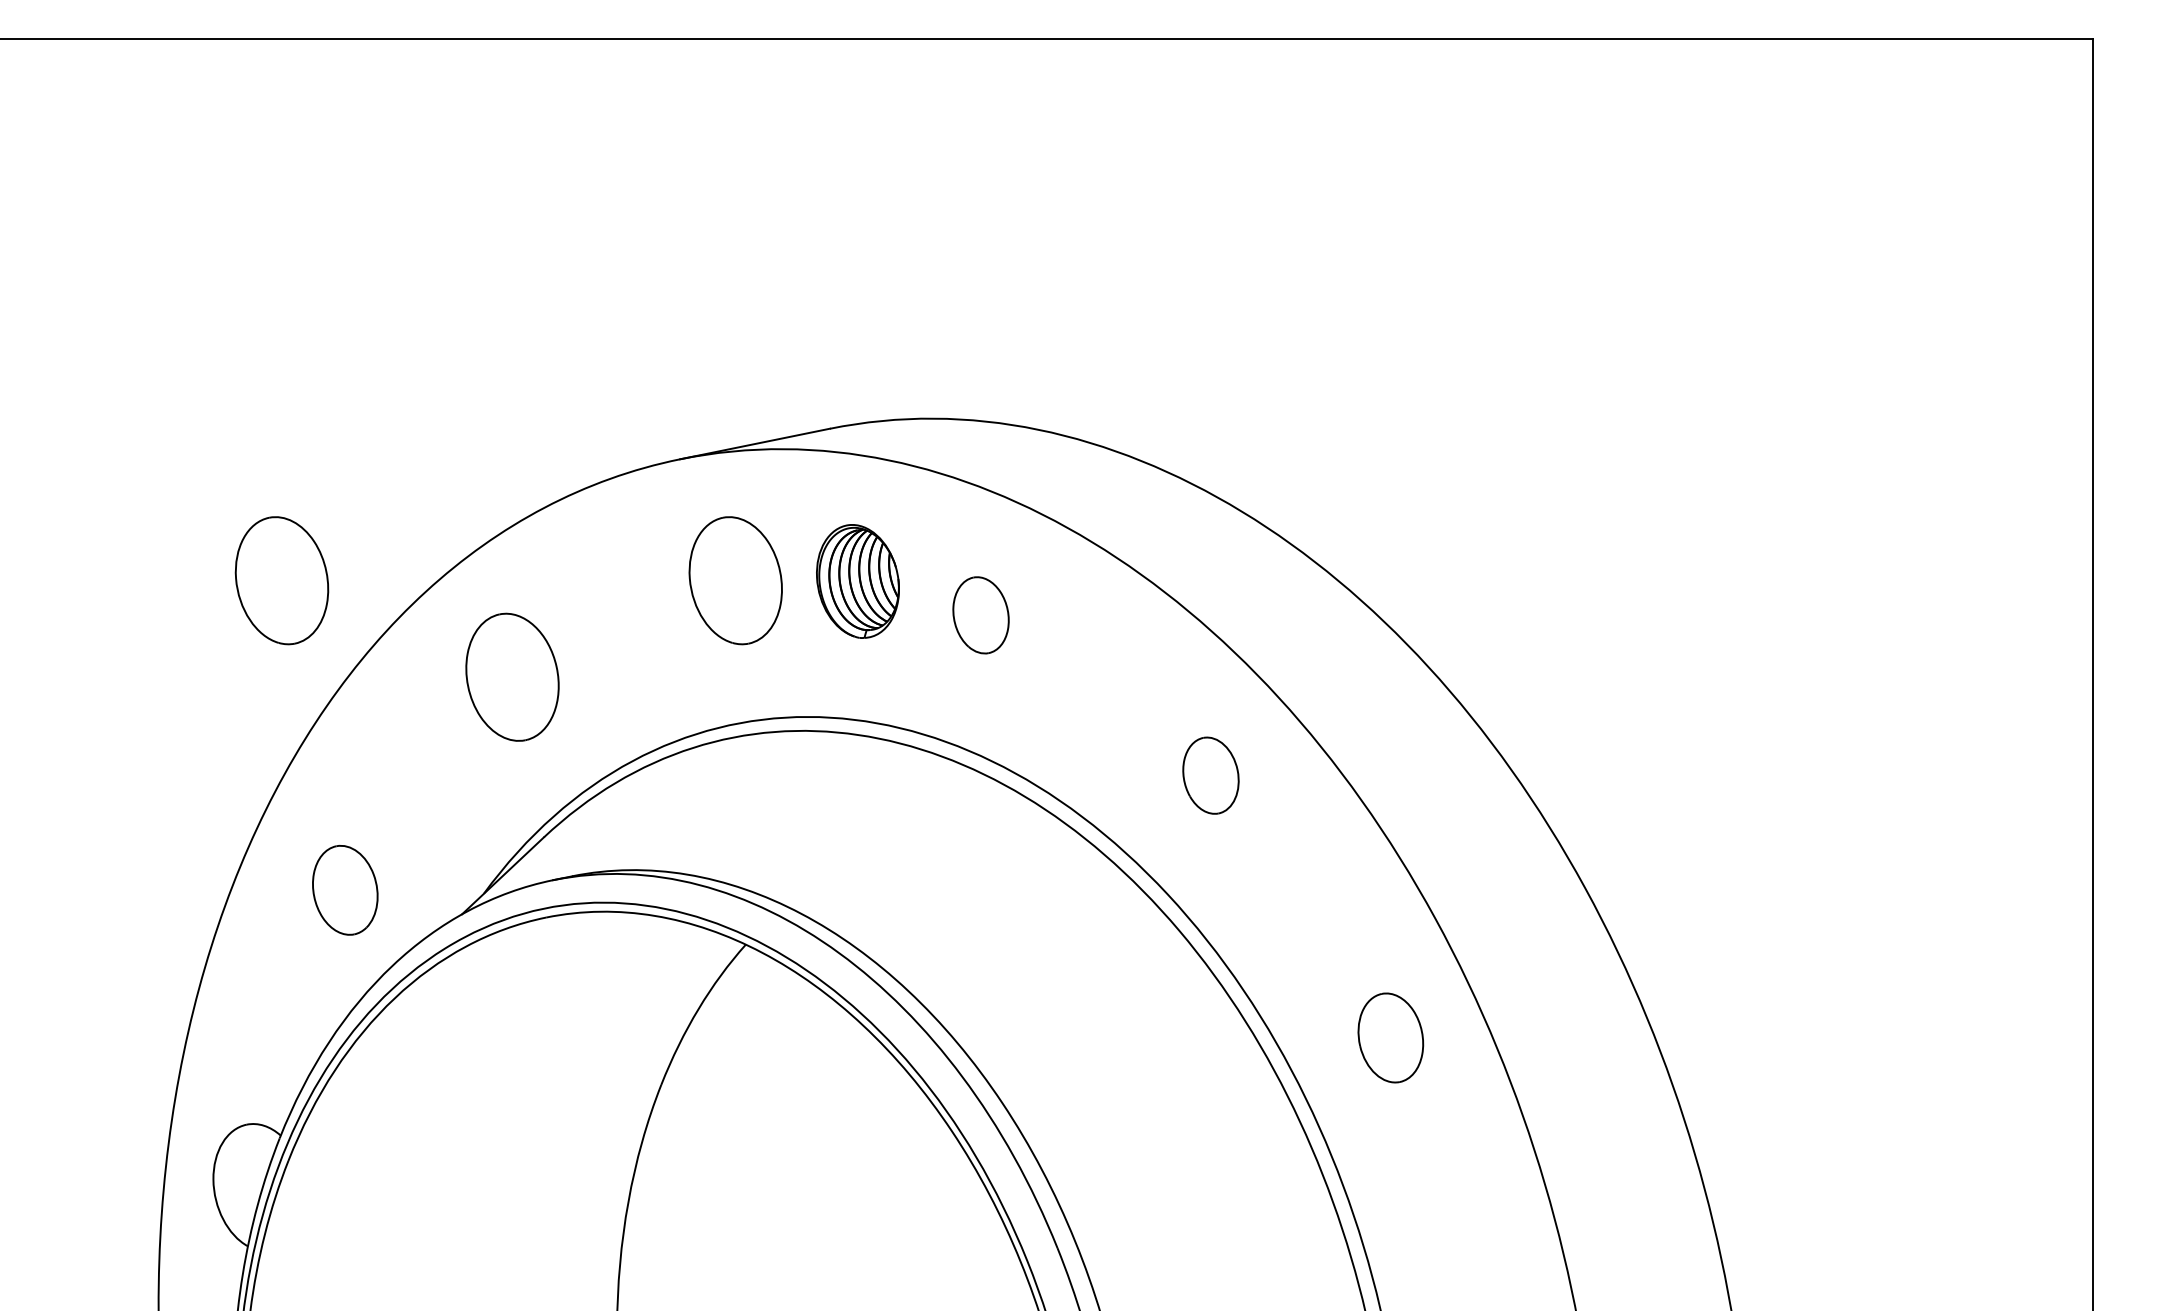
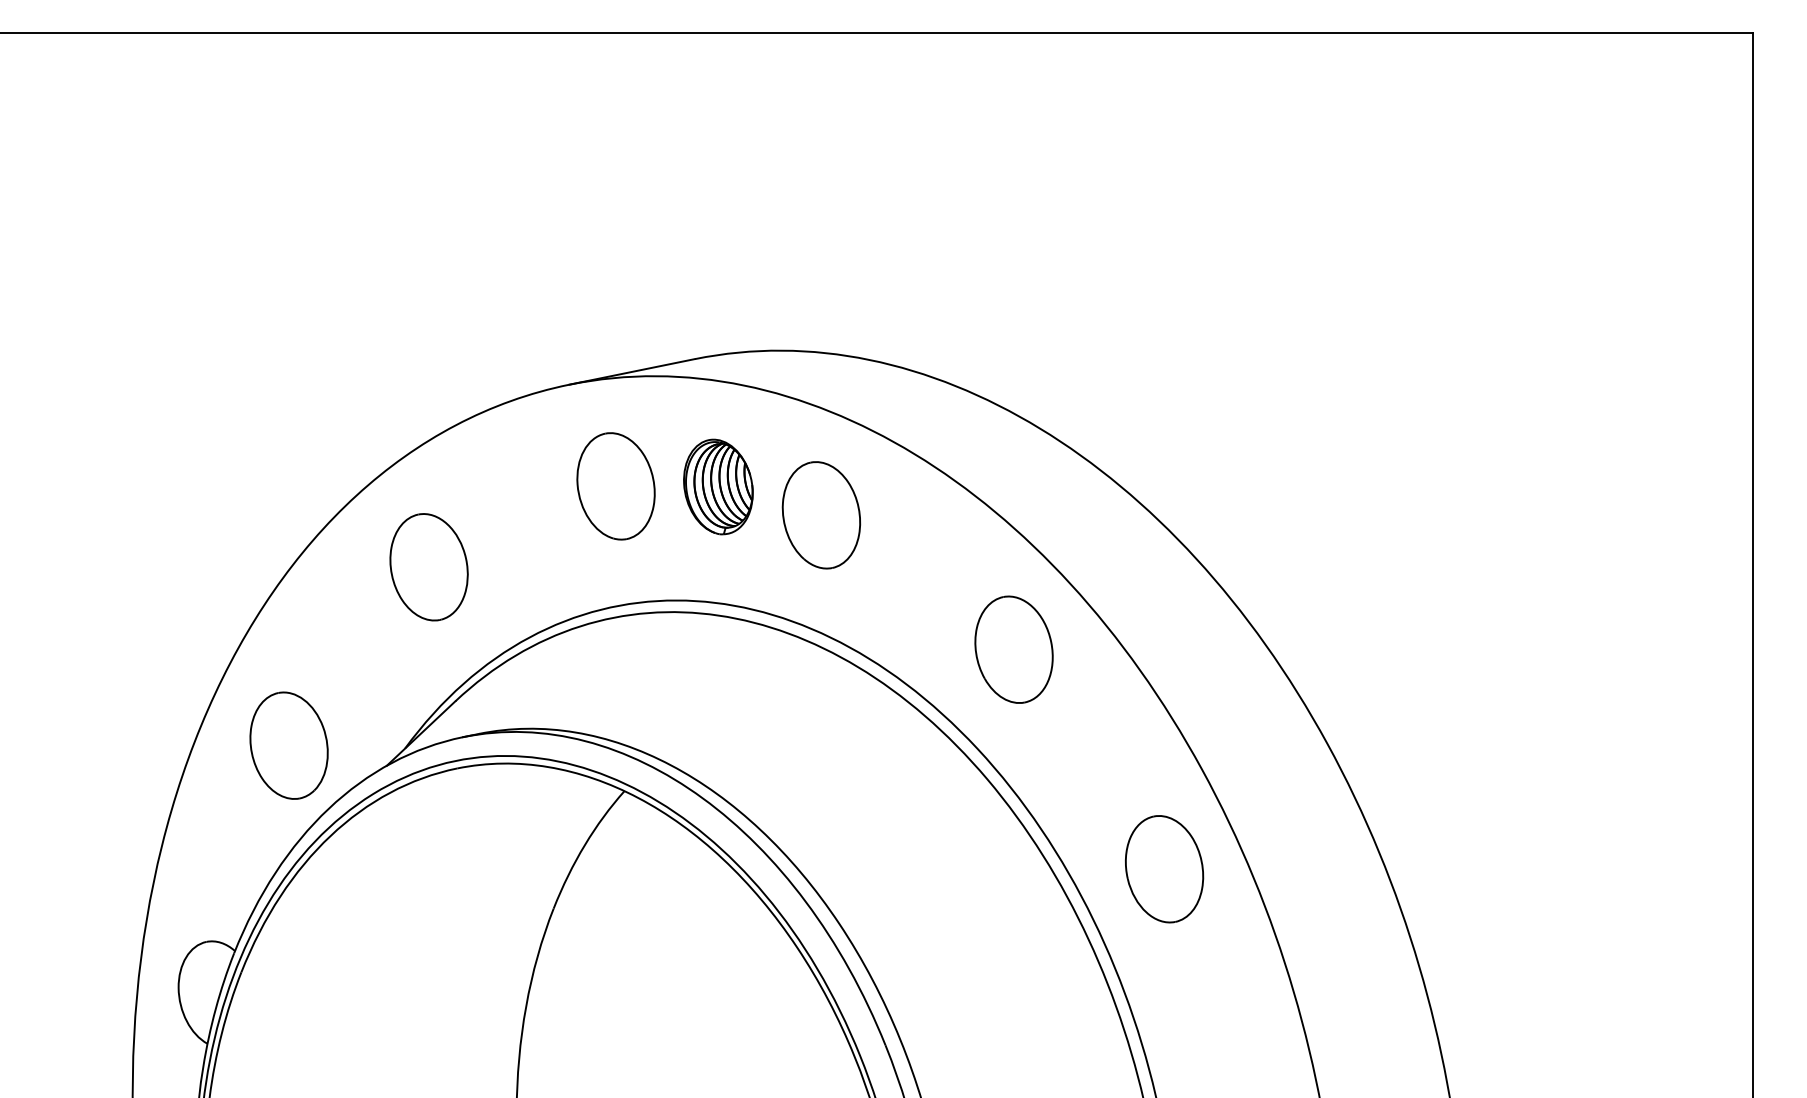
part: (281, 580) -> (235, 486), removed
part: (981, 615) -> (821, 515), size x1.67
part: (1210, 775) -> (1013, 649), size x1.67
part: (344, 890) -> (288, 745), size x1.43
part: (1390, 1038) -> (1164, 869), size x1.43

